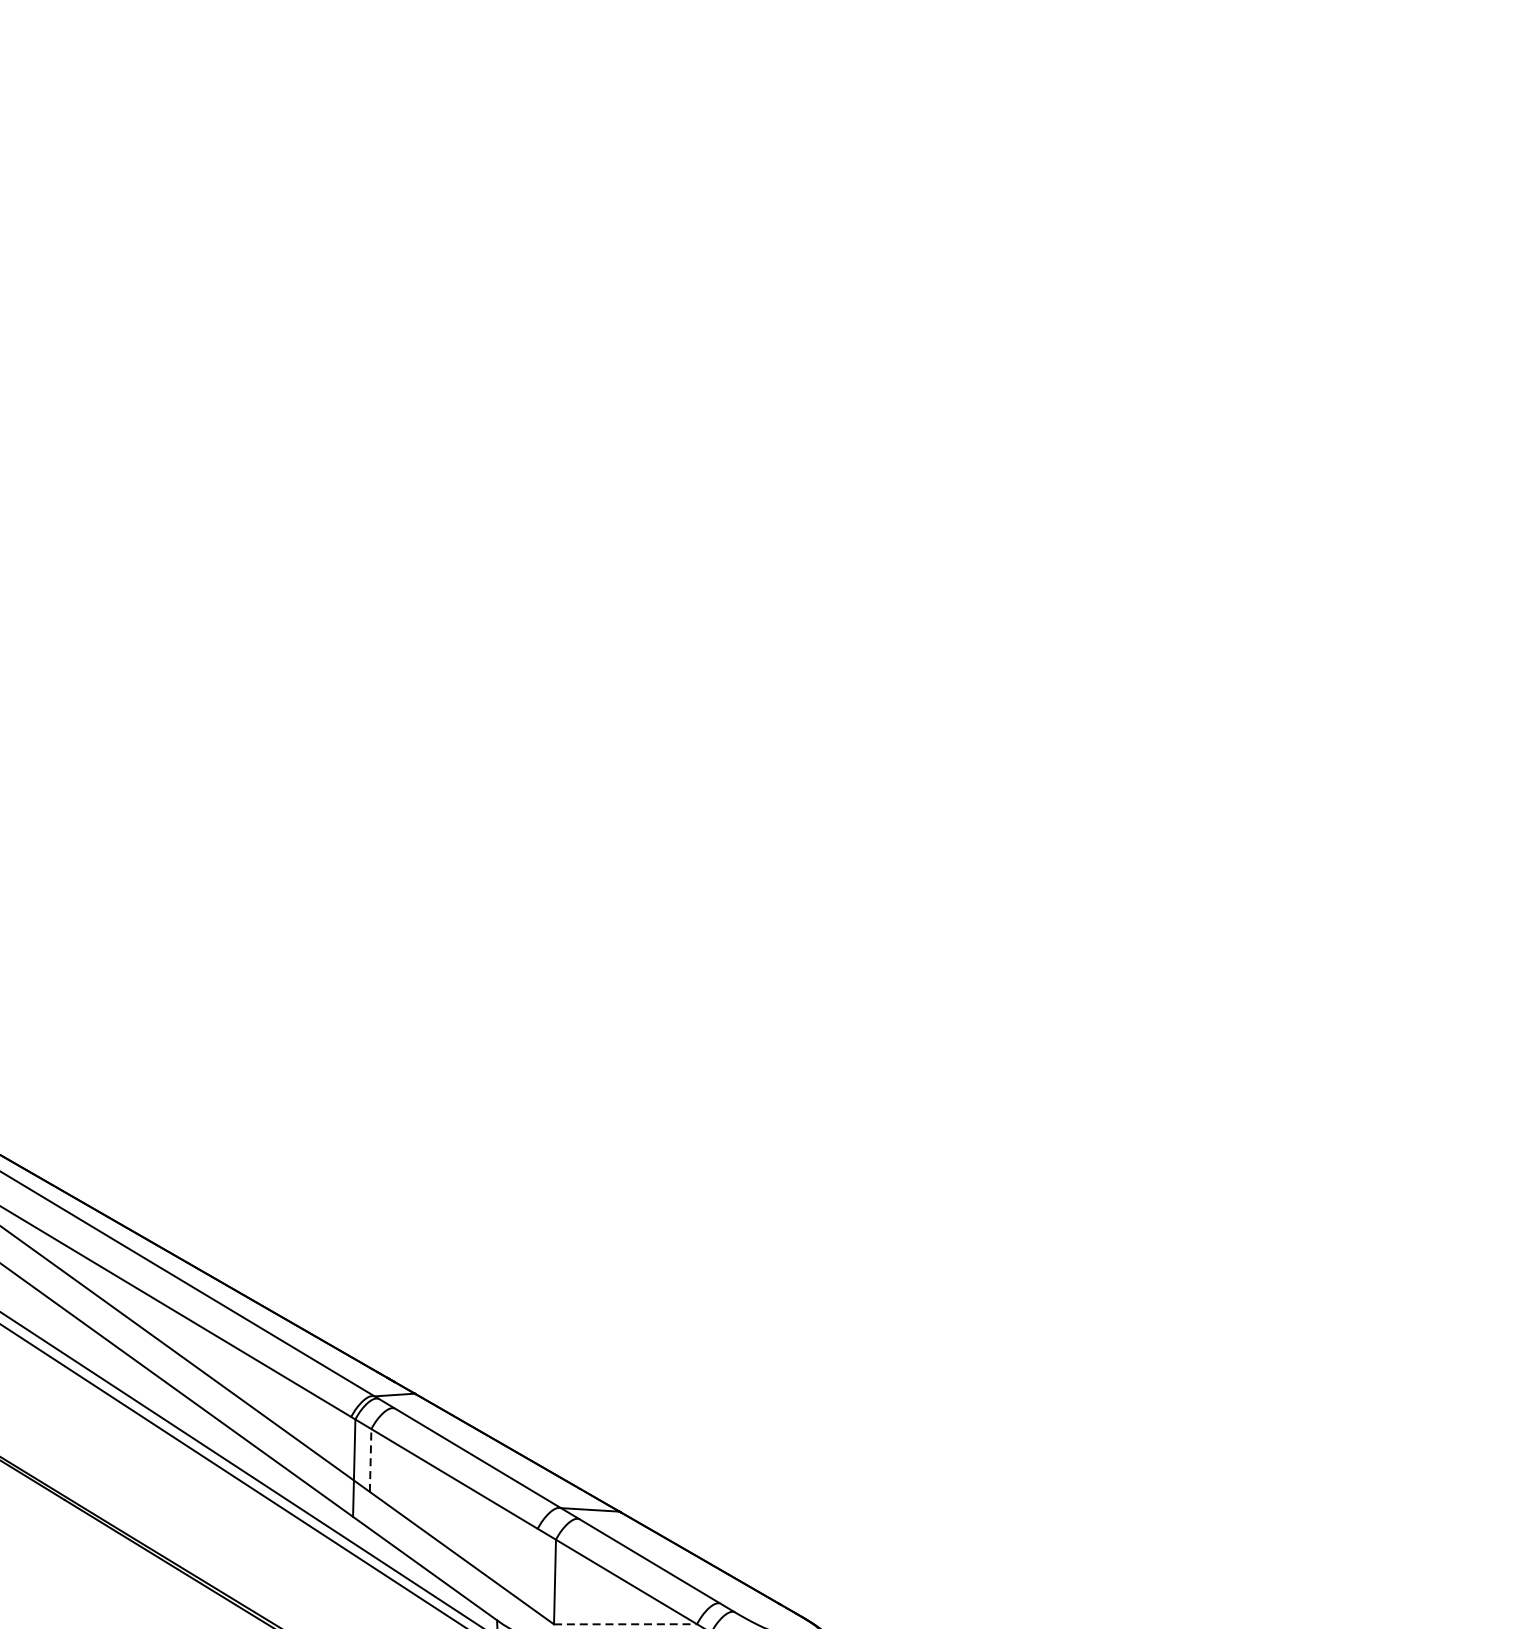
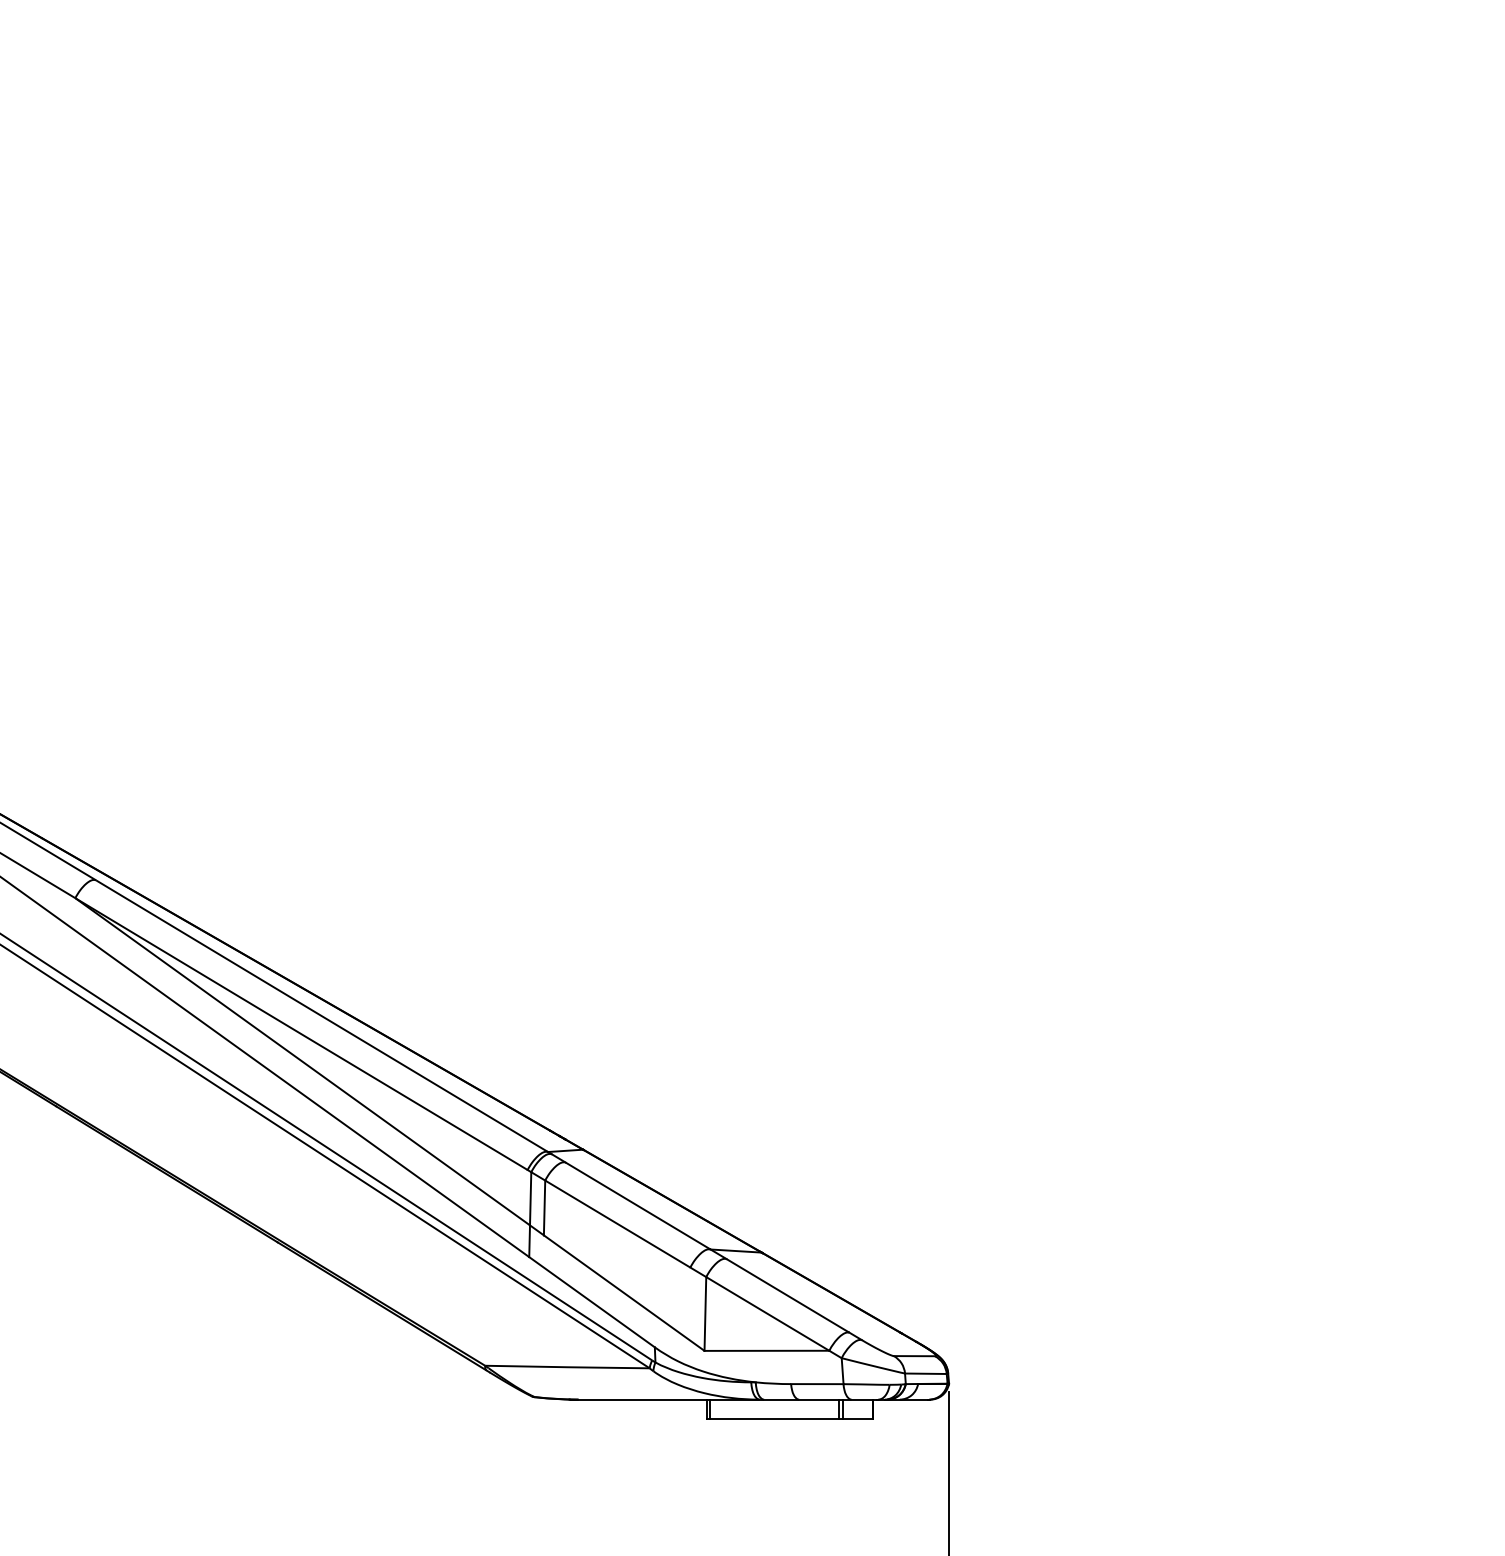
line: (370, 1459) -> (544, 1207), dashed -> solid
line: (626, 1623) -> (767, 1350), dashed -> solid

